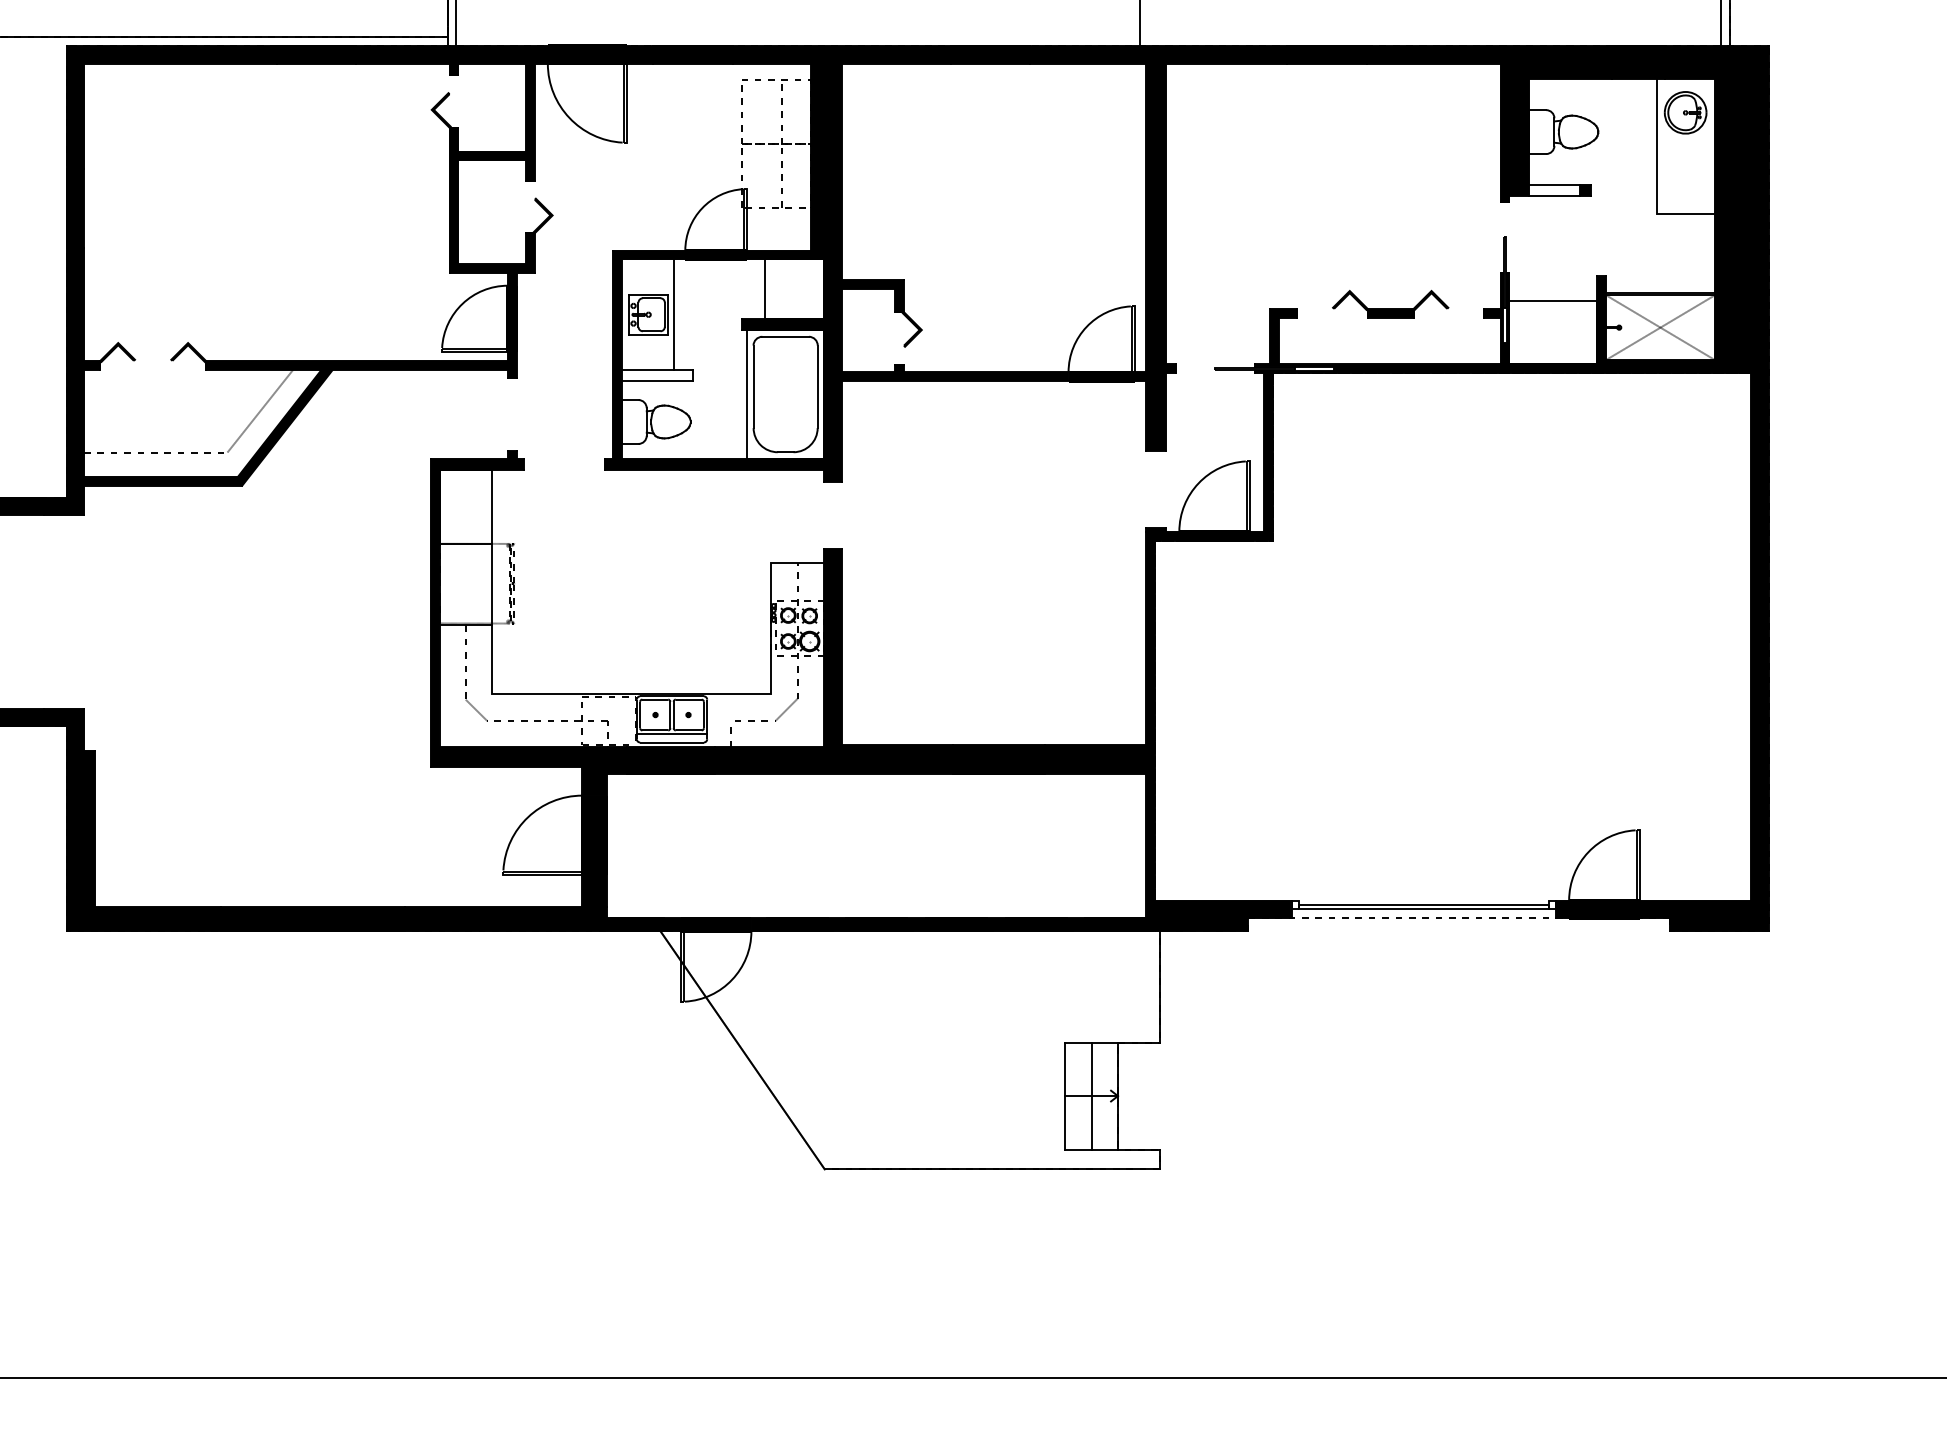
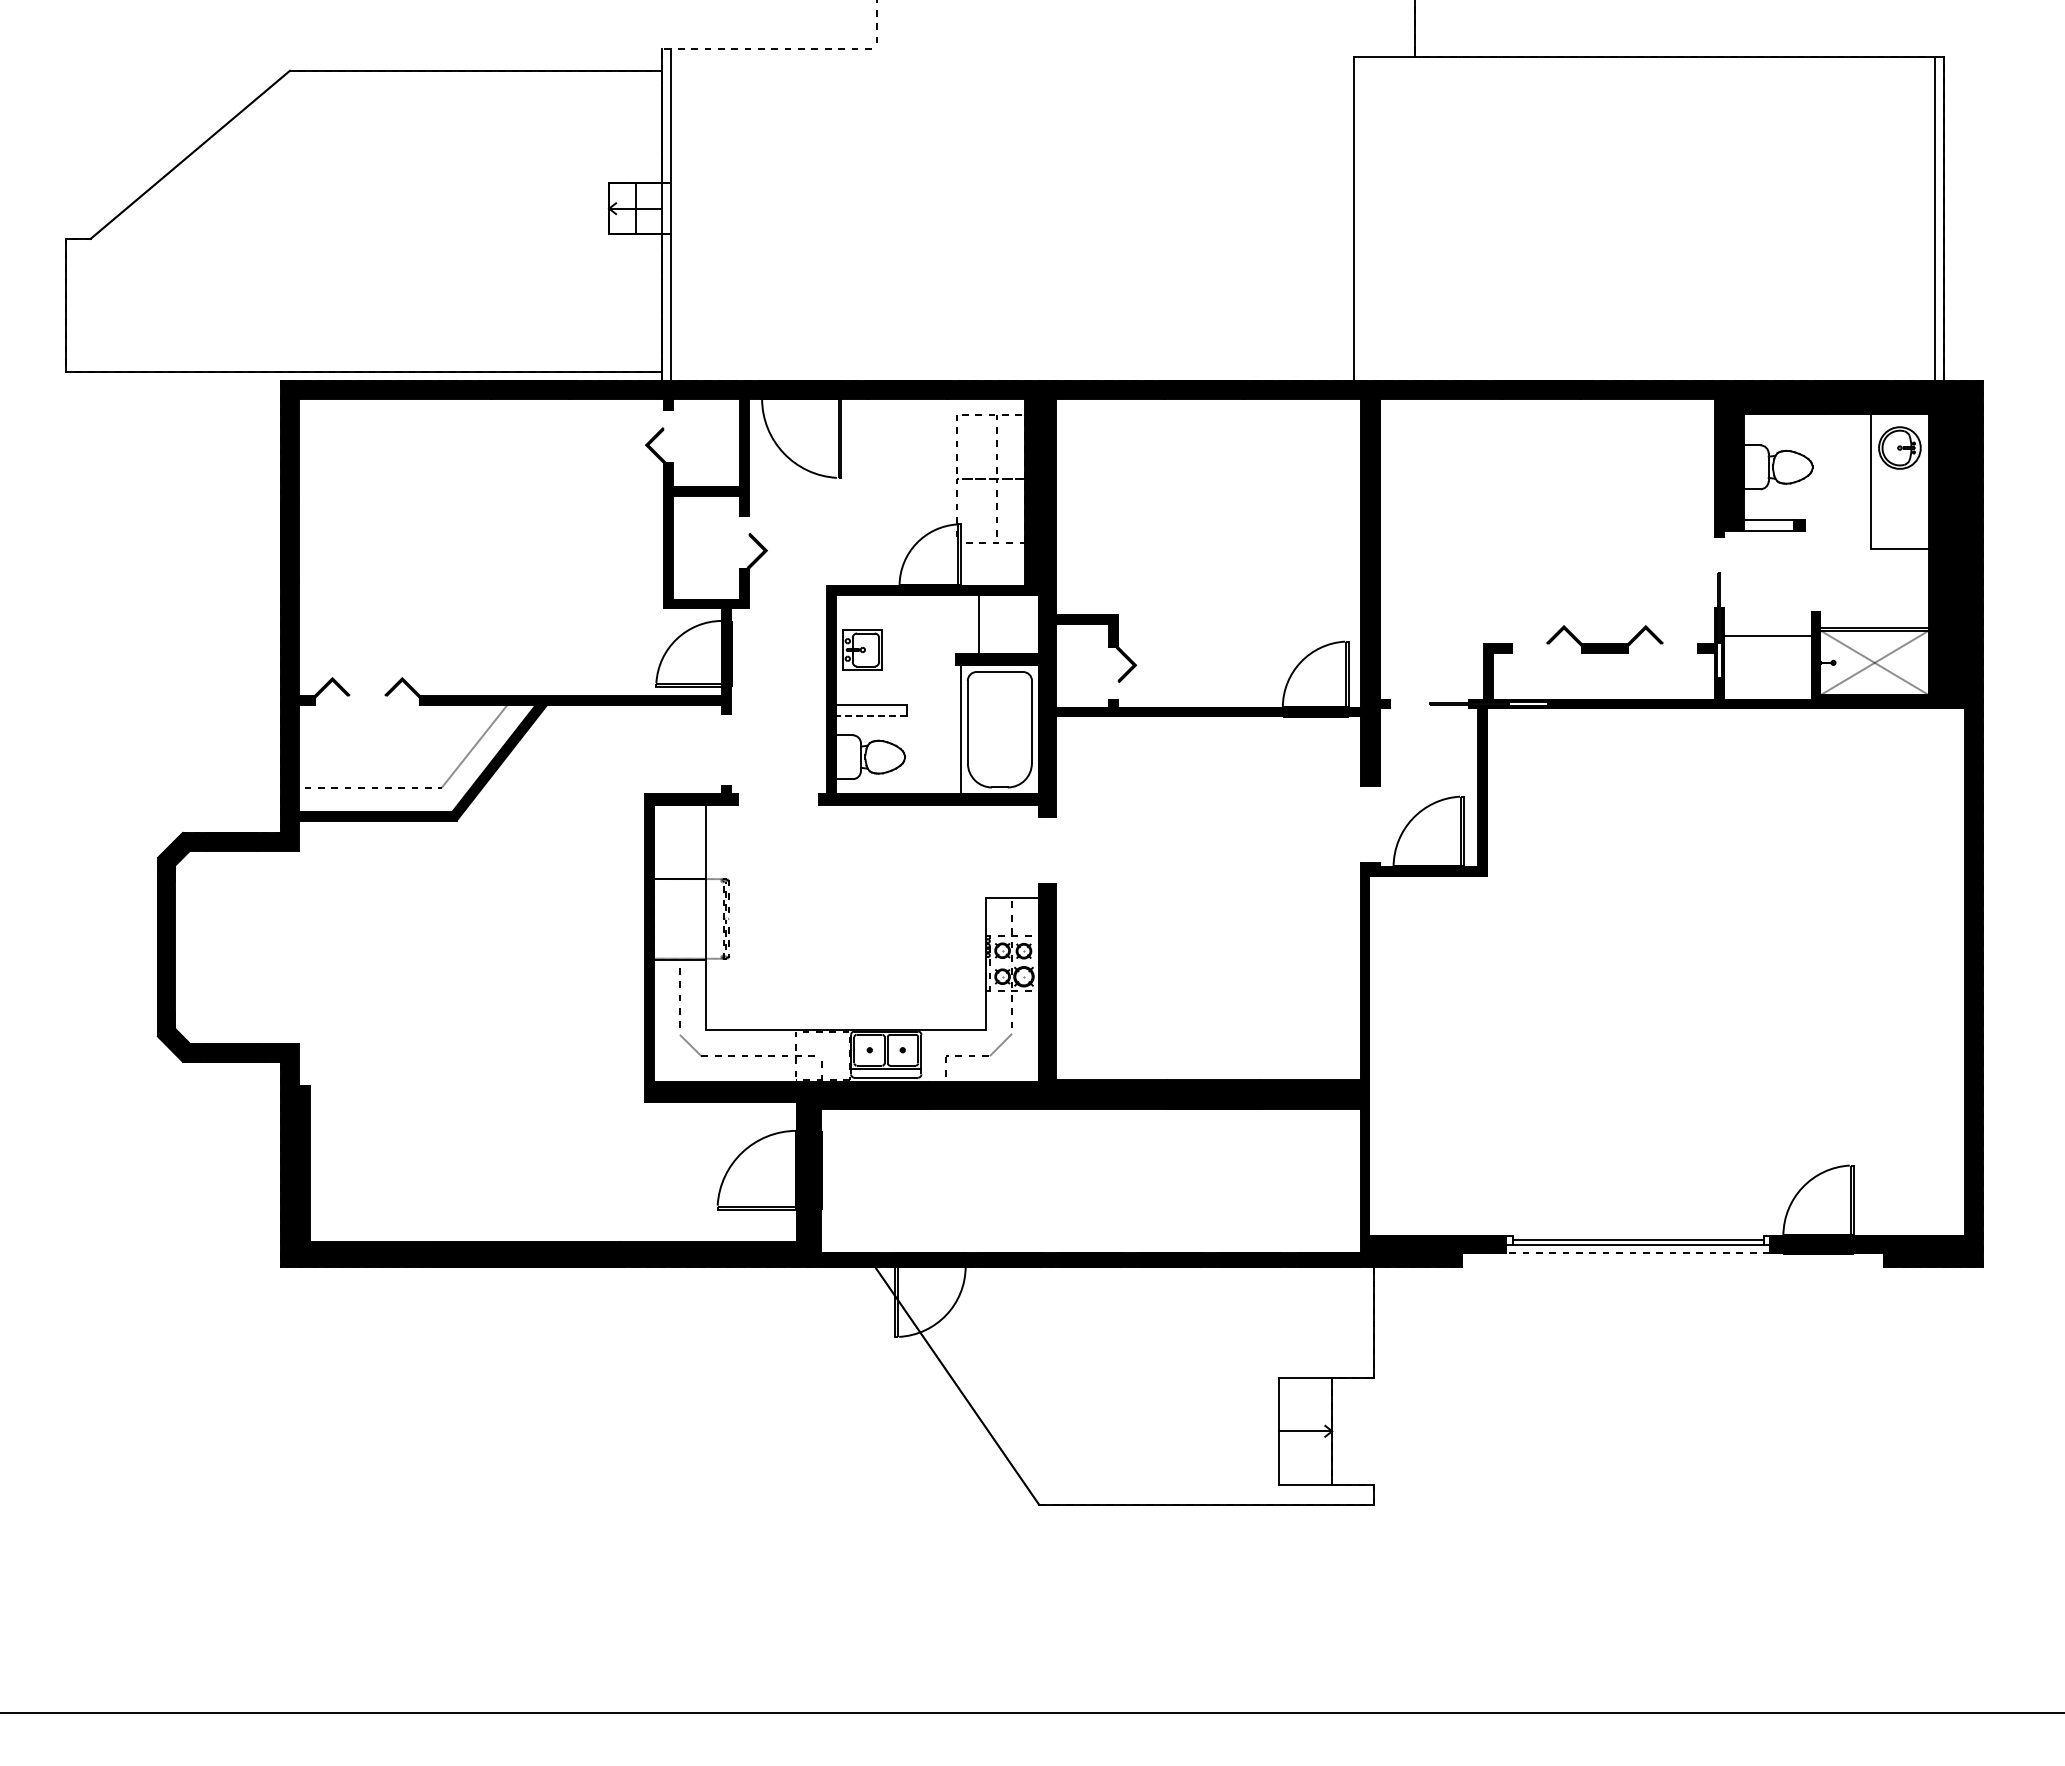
line: (673, 314) -> (887, 649), removed
line: (657, 381) -> (871, 716), solid -> dashed
line: (1091, 1095) -> (1305, 1430), removed

